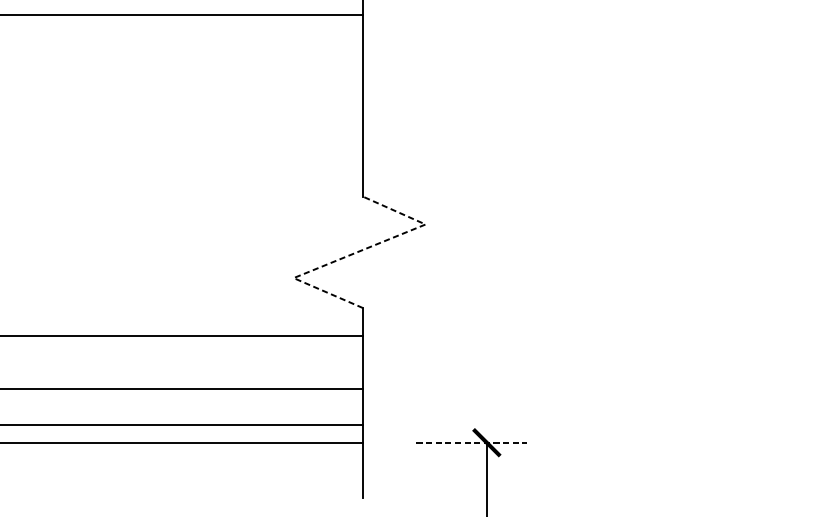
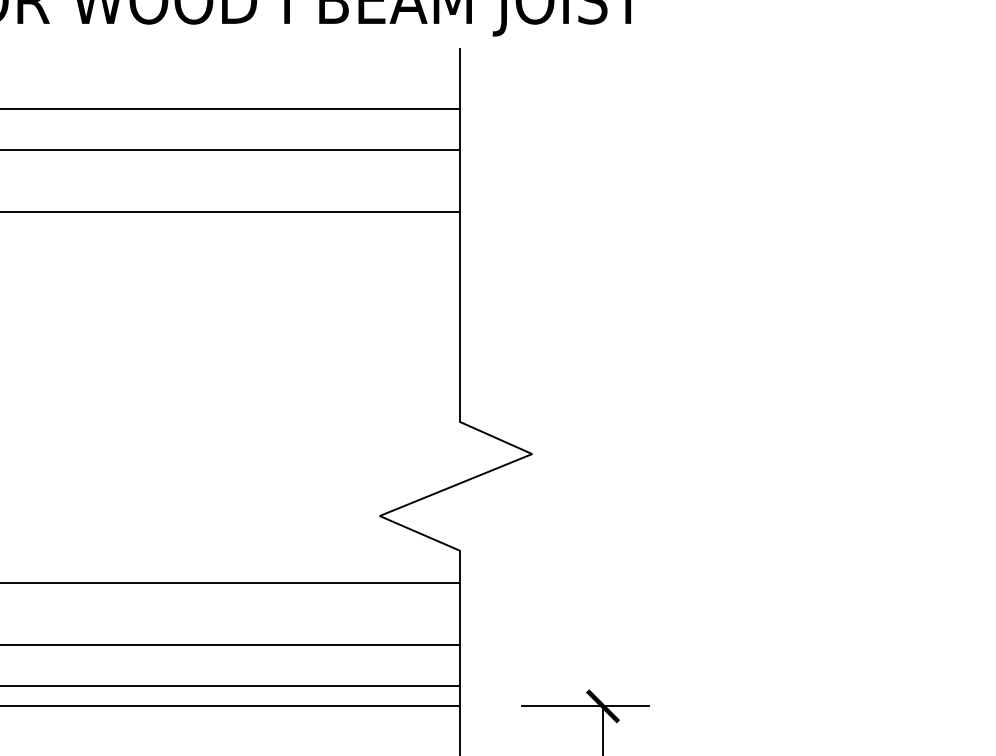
line: (356, 252) -> (452, 486), dashed -> solid
line: (471, 442) -> (585, 706), dashed -> solid

